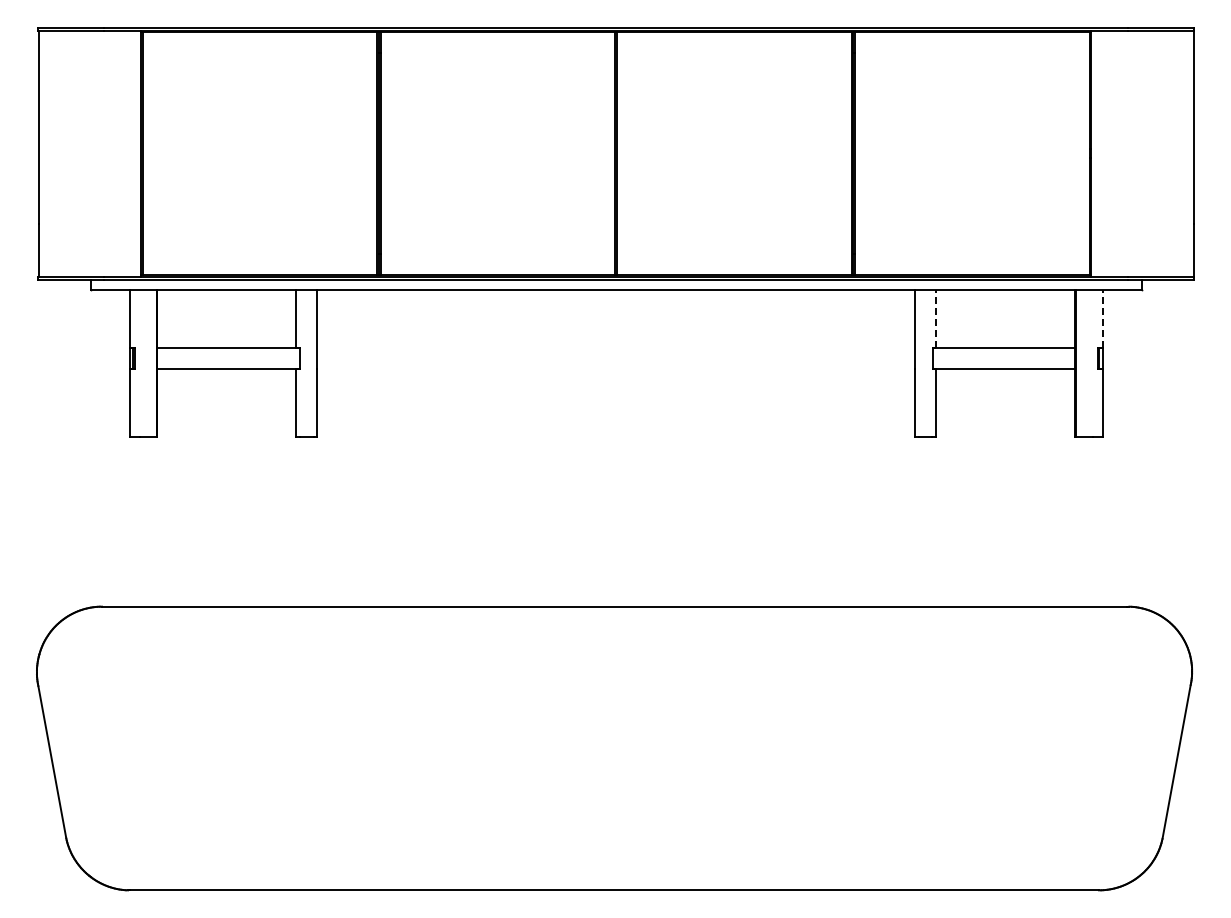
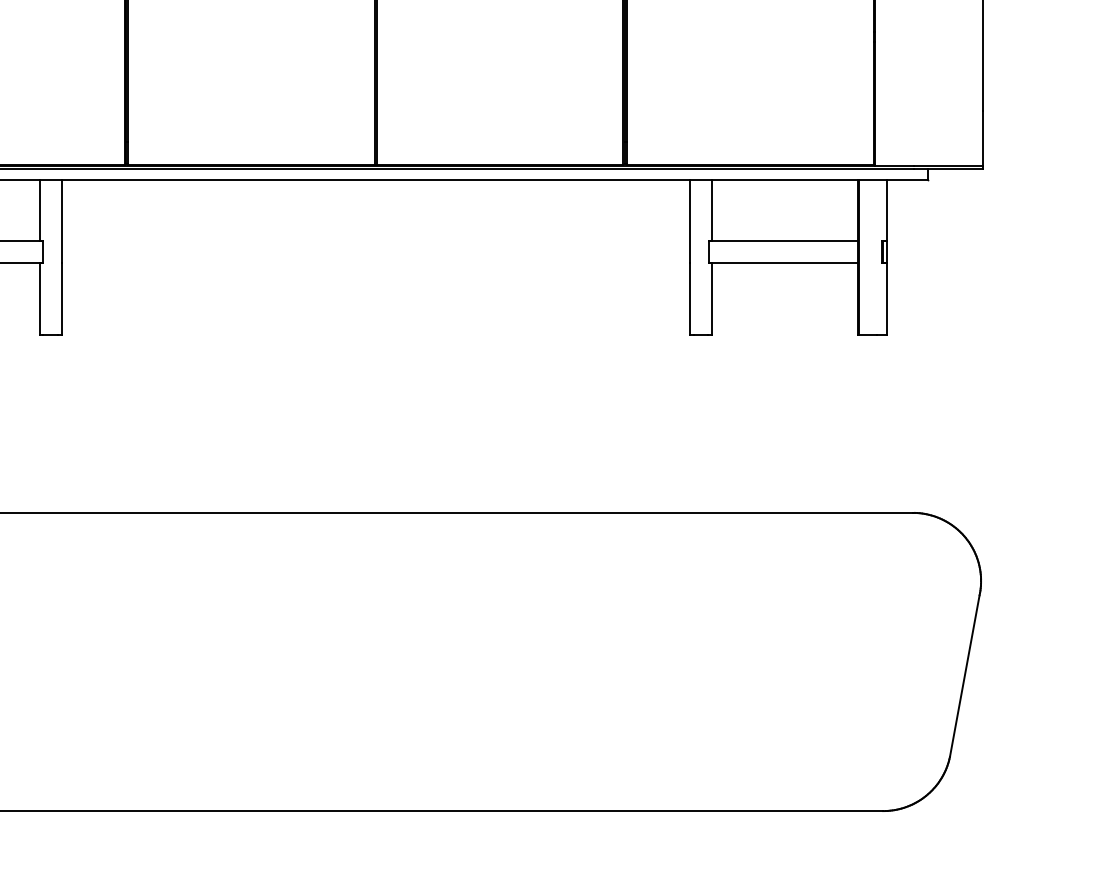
line: (936, 319) -> (712, 211), dashed -> solid
line: (1102, 319) -> (886, 211), dashed -> solid

